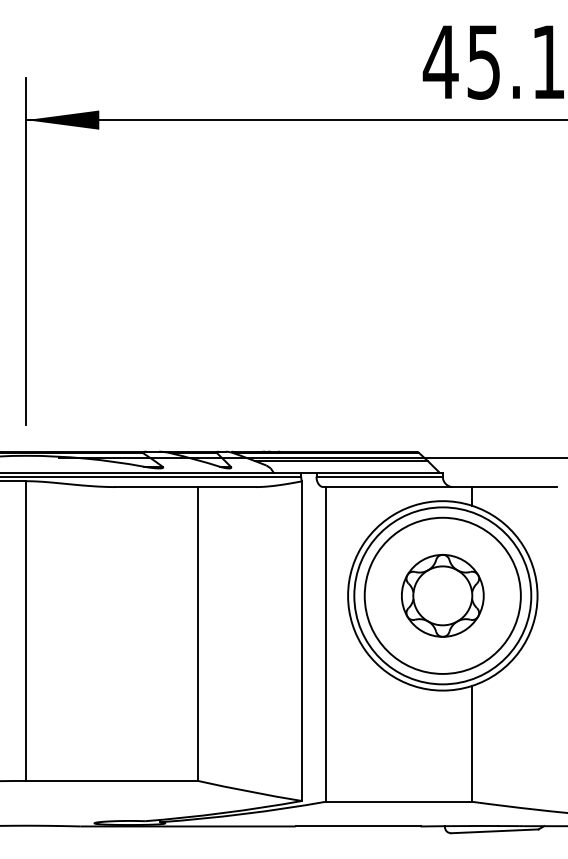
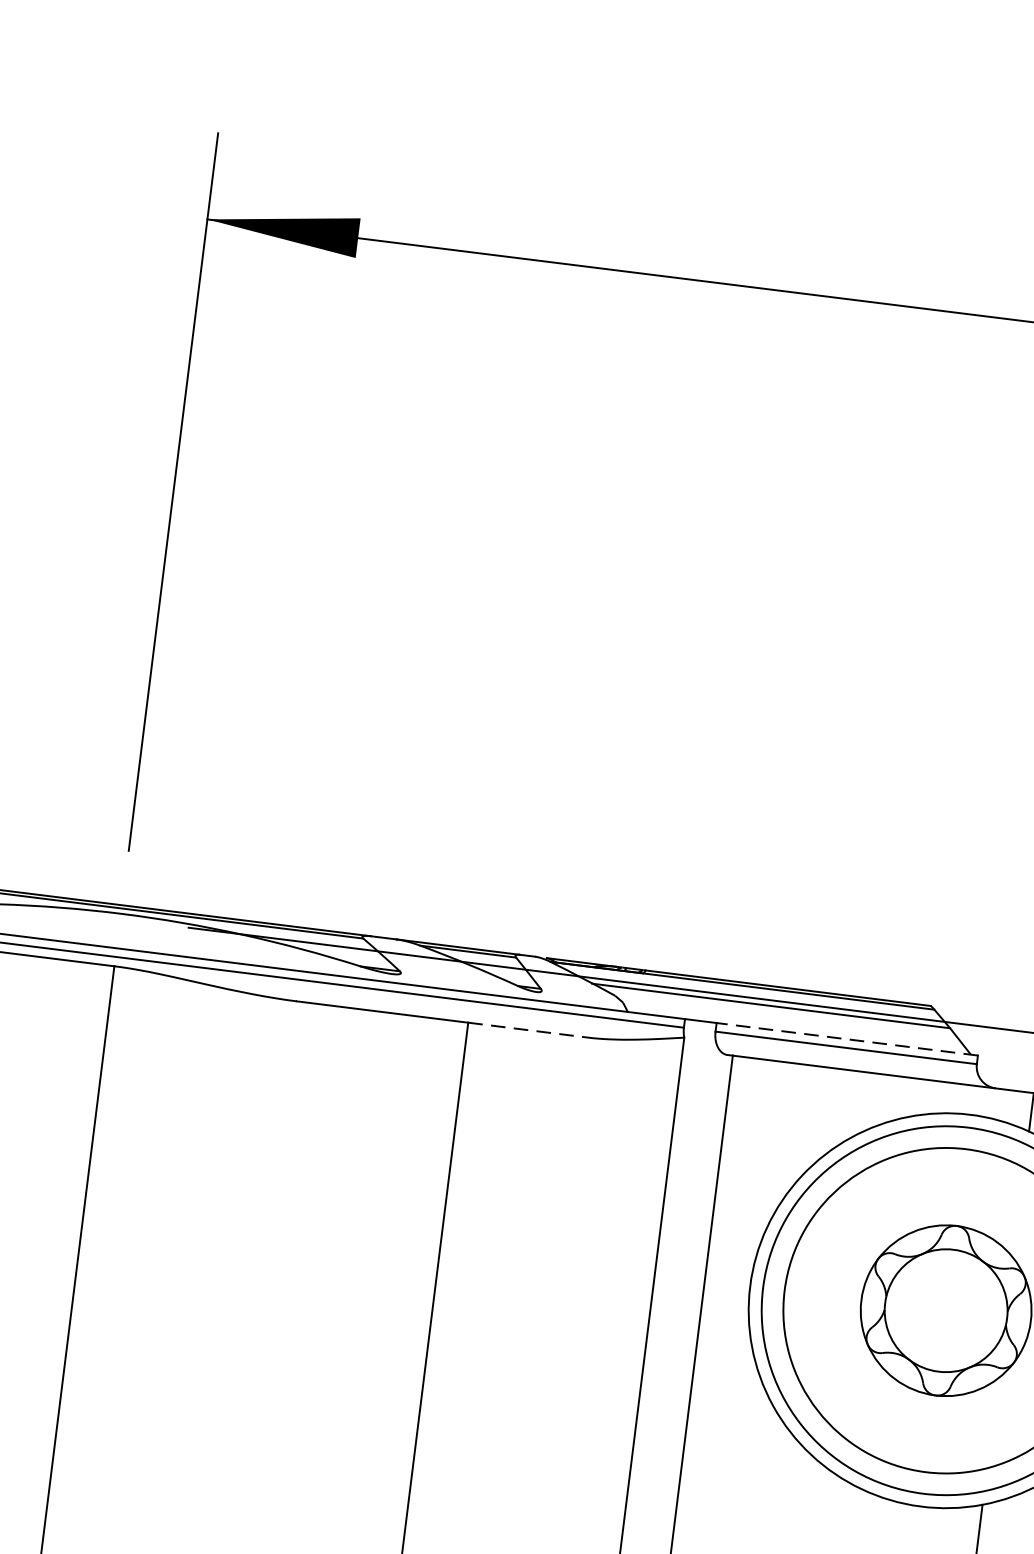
line: (379, 472) -> (846, 1039), solid -> dashed
line: (226, 487) -> (526, 1030), solid -> dashed

